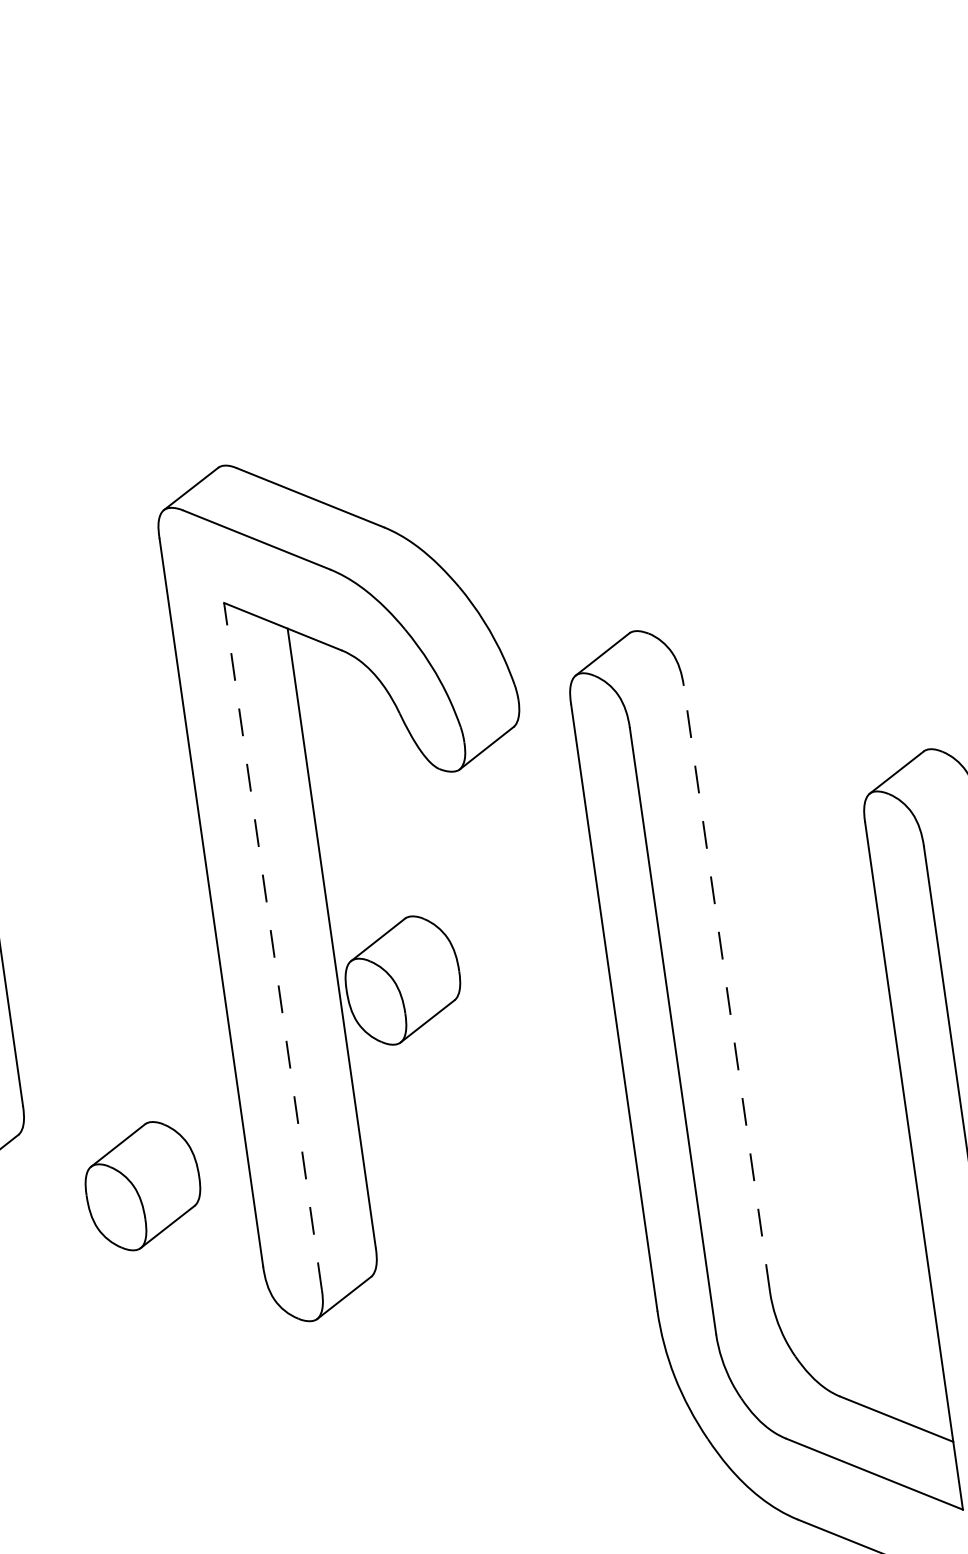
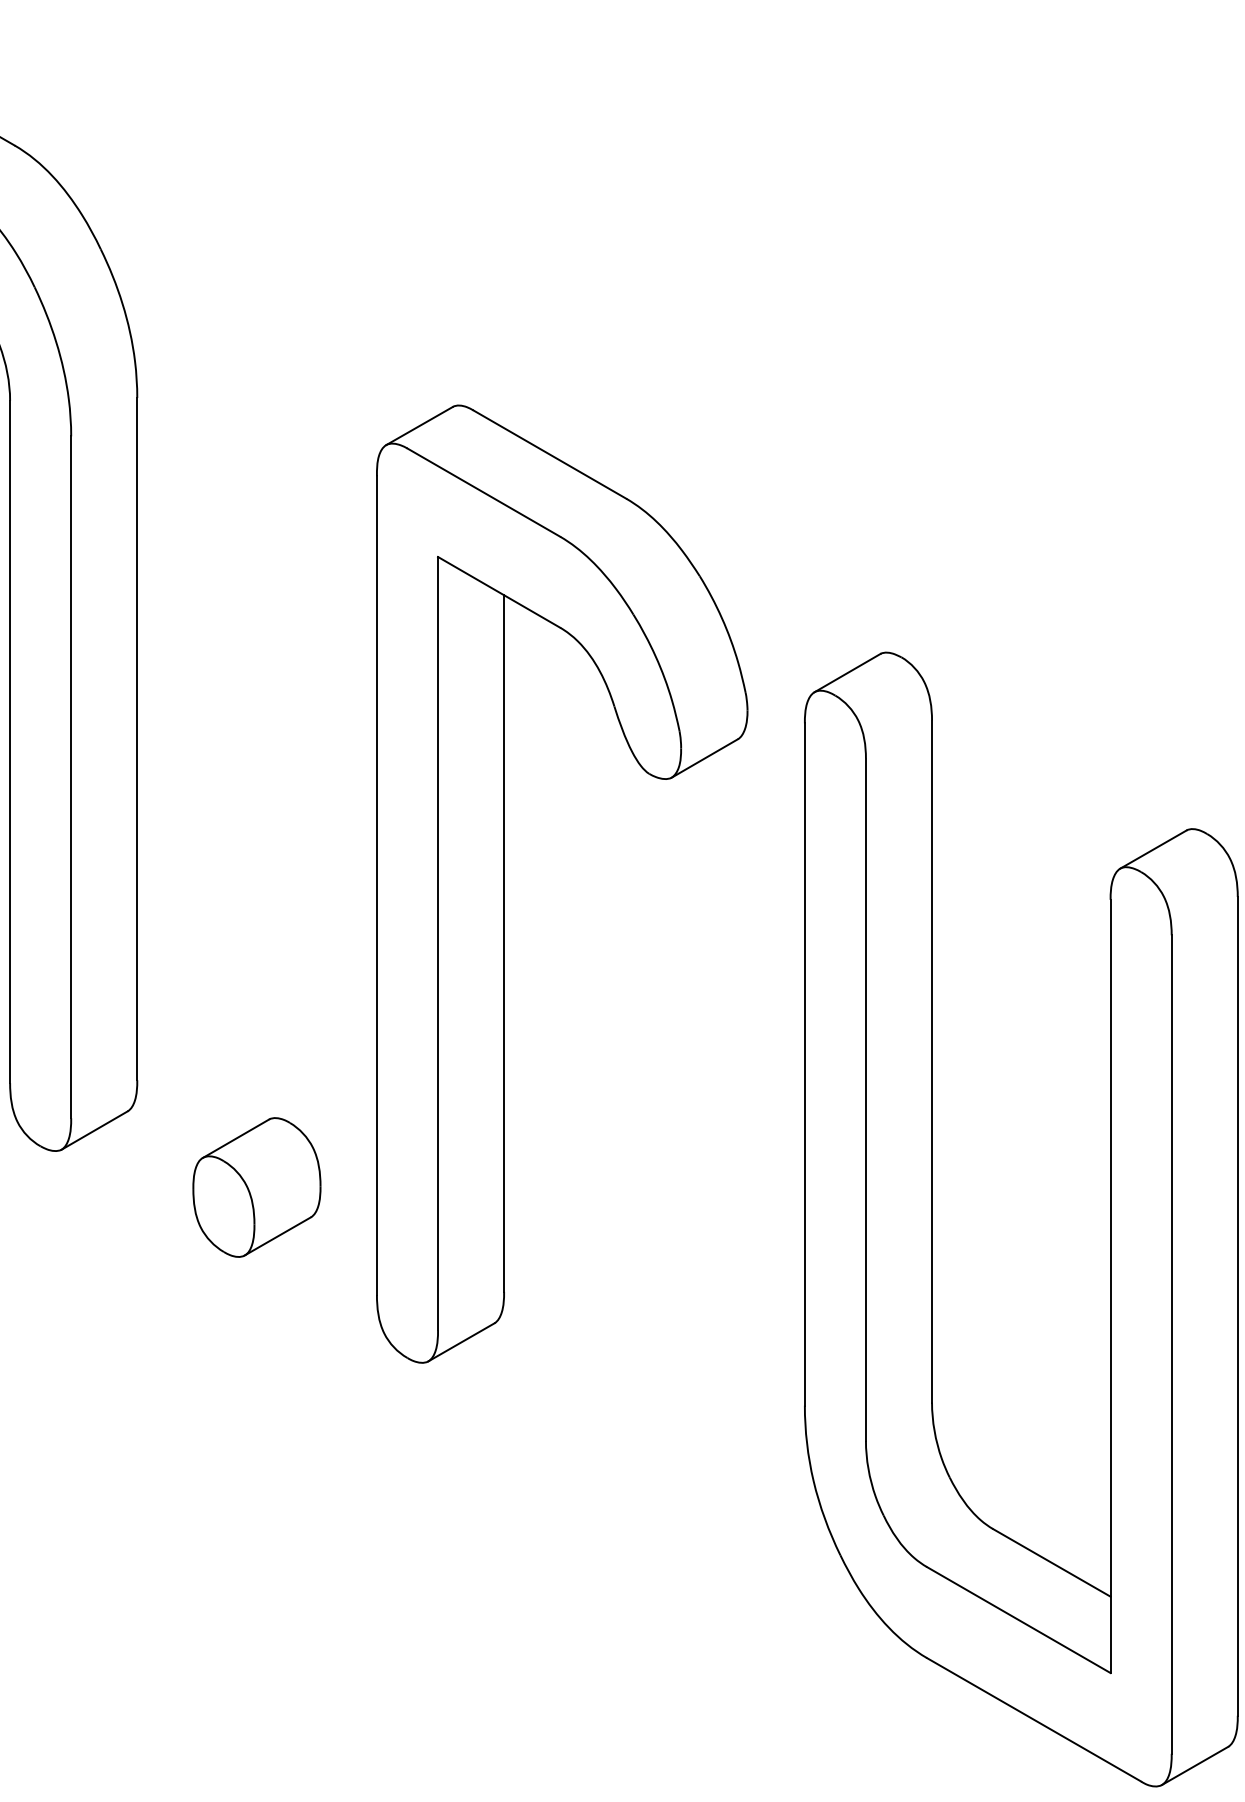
line: (273, 946) -> (438, 943), dashed -> solid
part: (402, 980) -> (575, 1001), removed
line: (727, 988) -> (932, 1061), dashed -> solid

